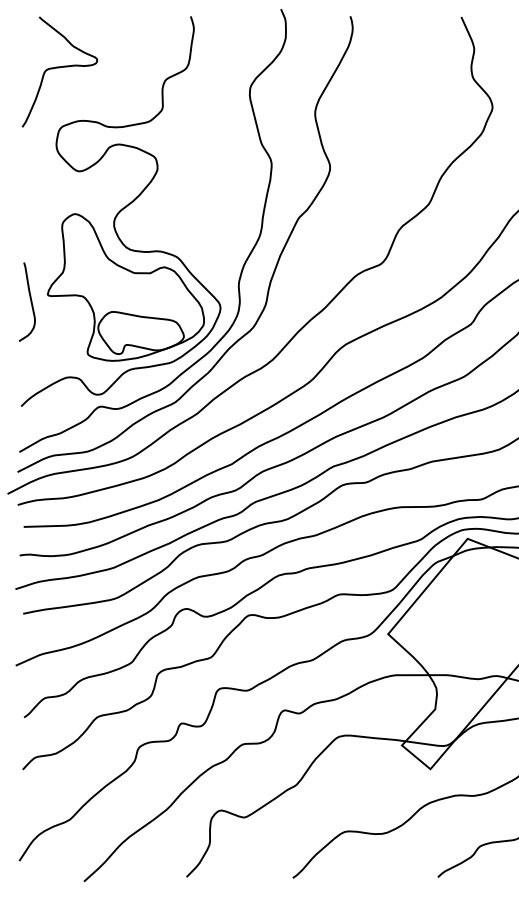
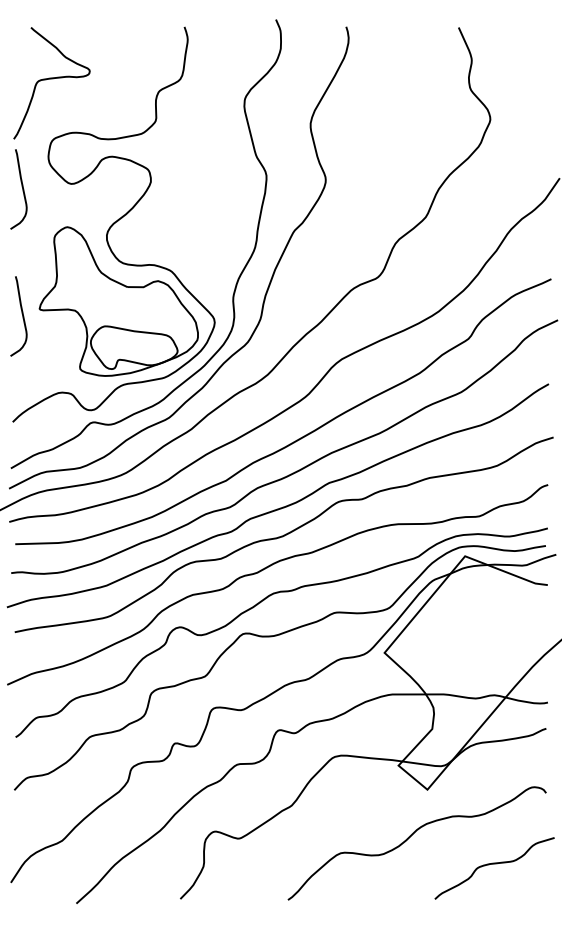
curve: (30, 176) -> (22, 189), added

